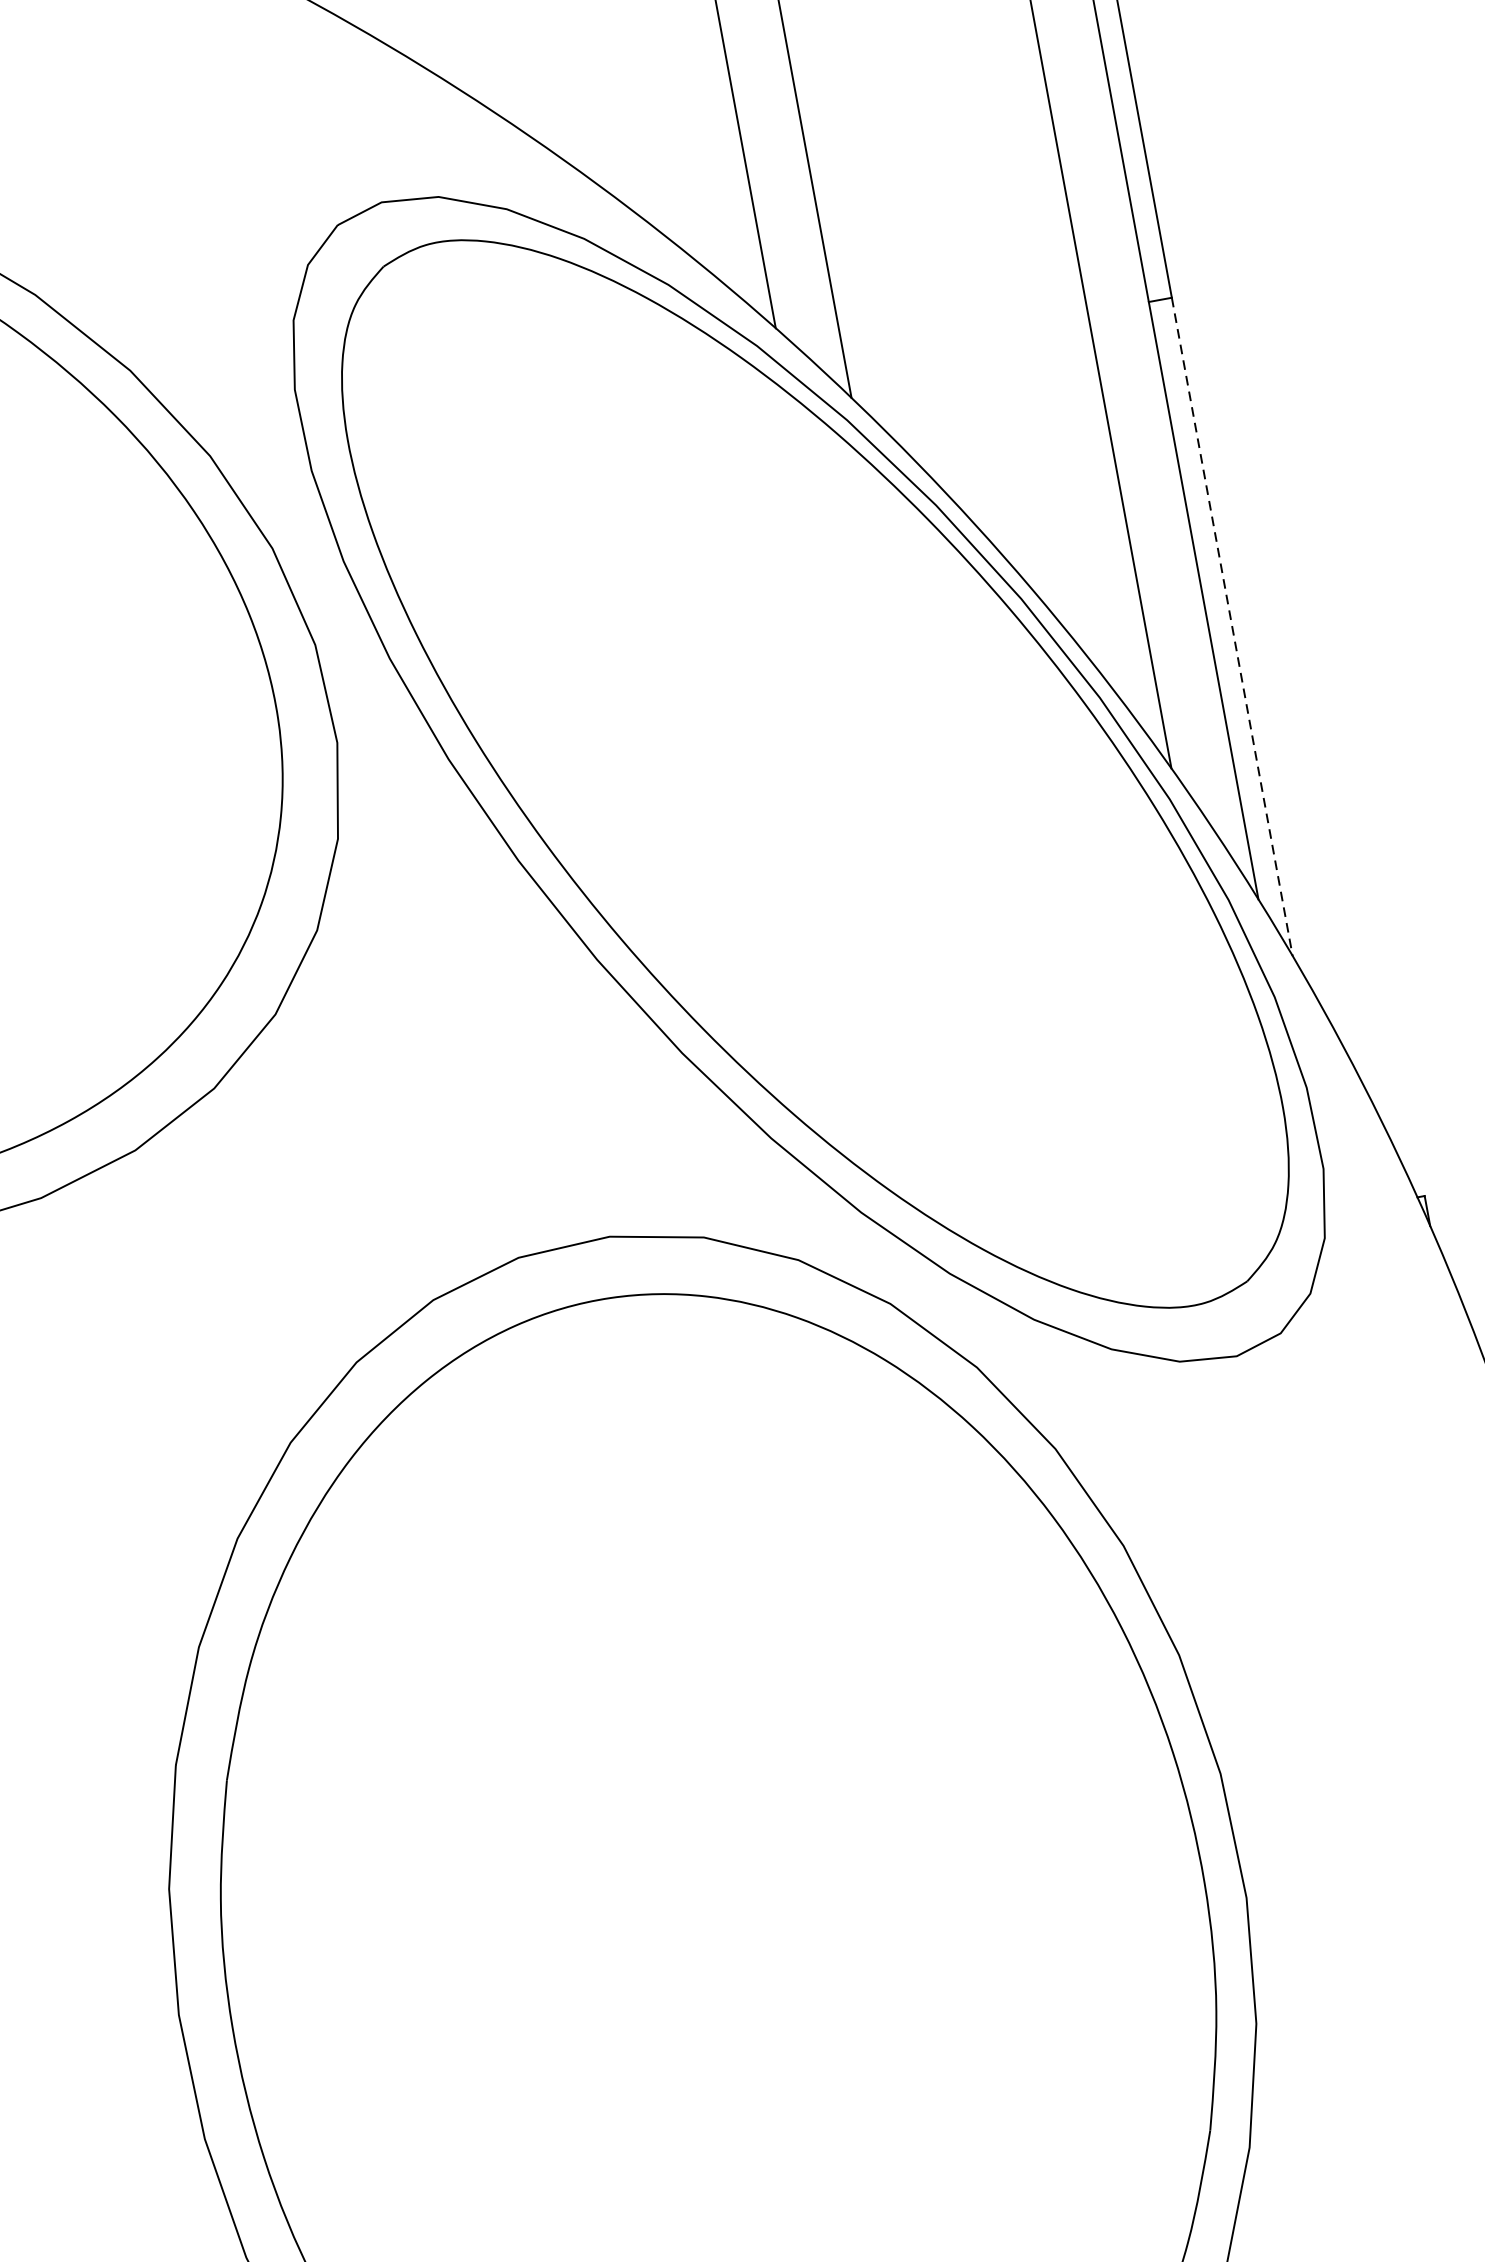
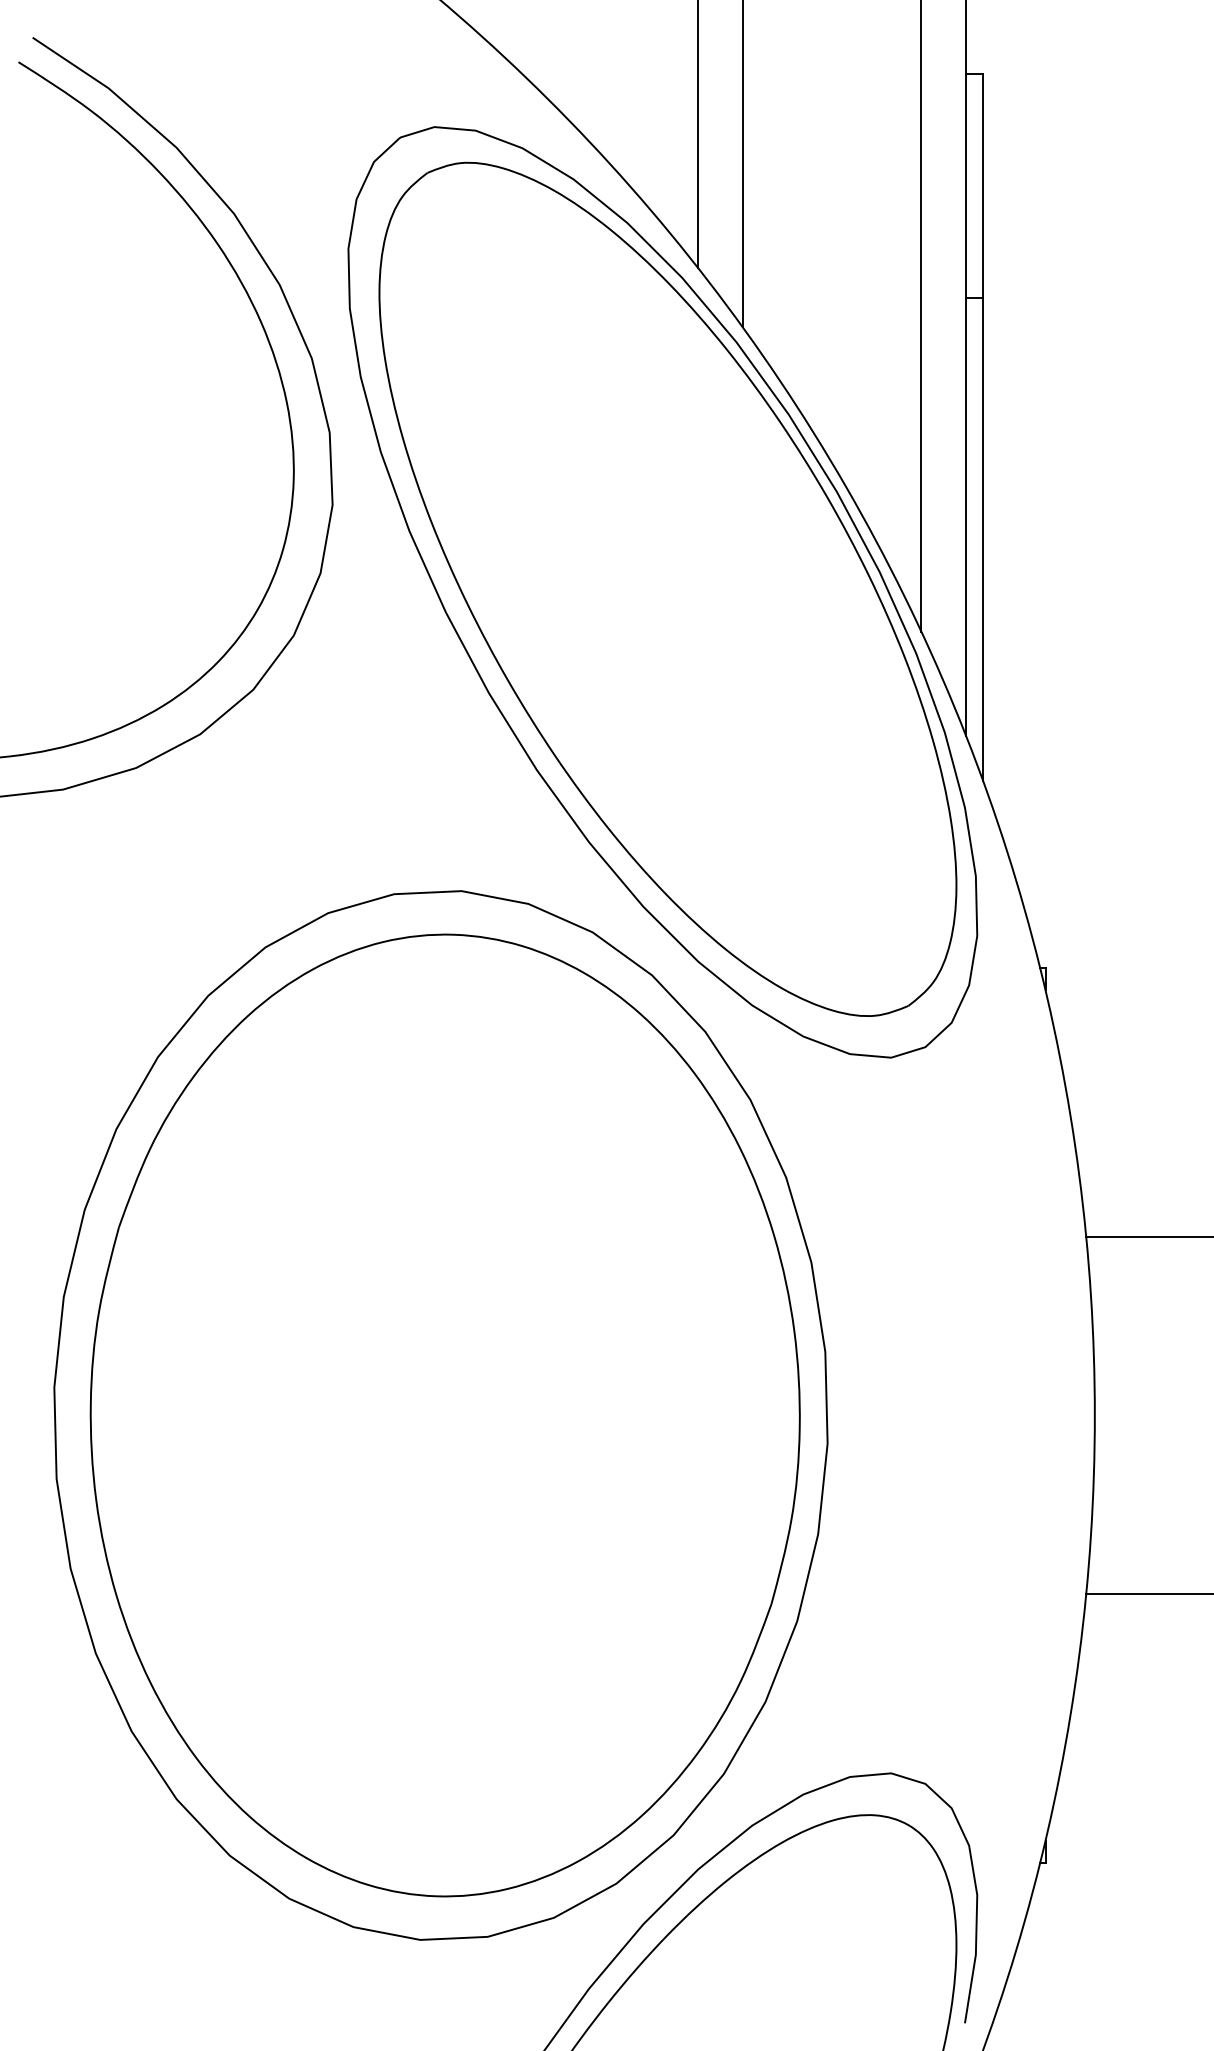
line: (1232, 627) -> (983, 539), dashed -> solid

